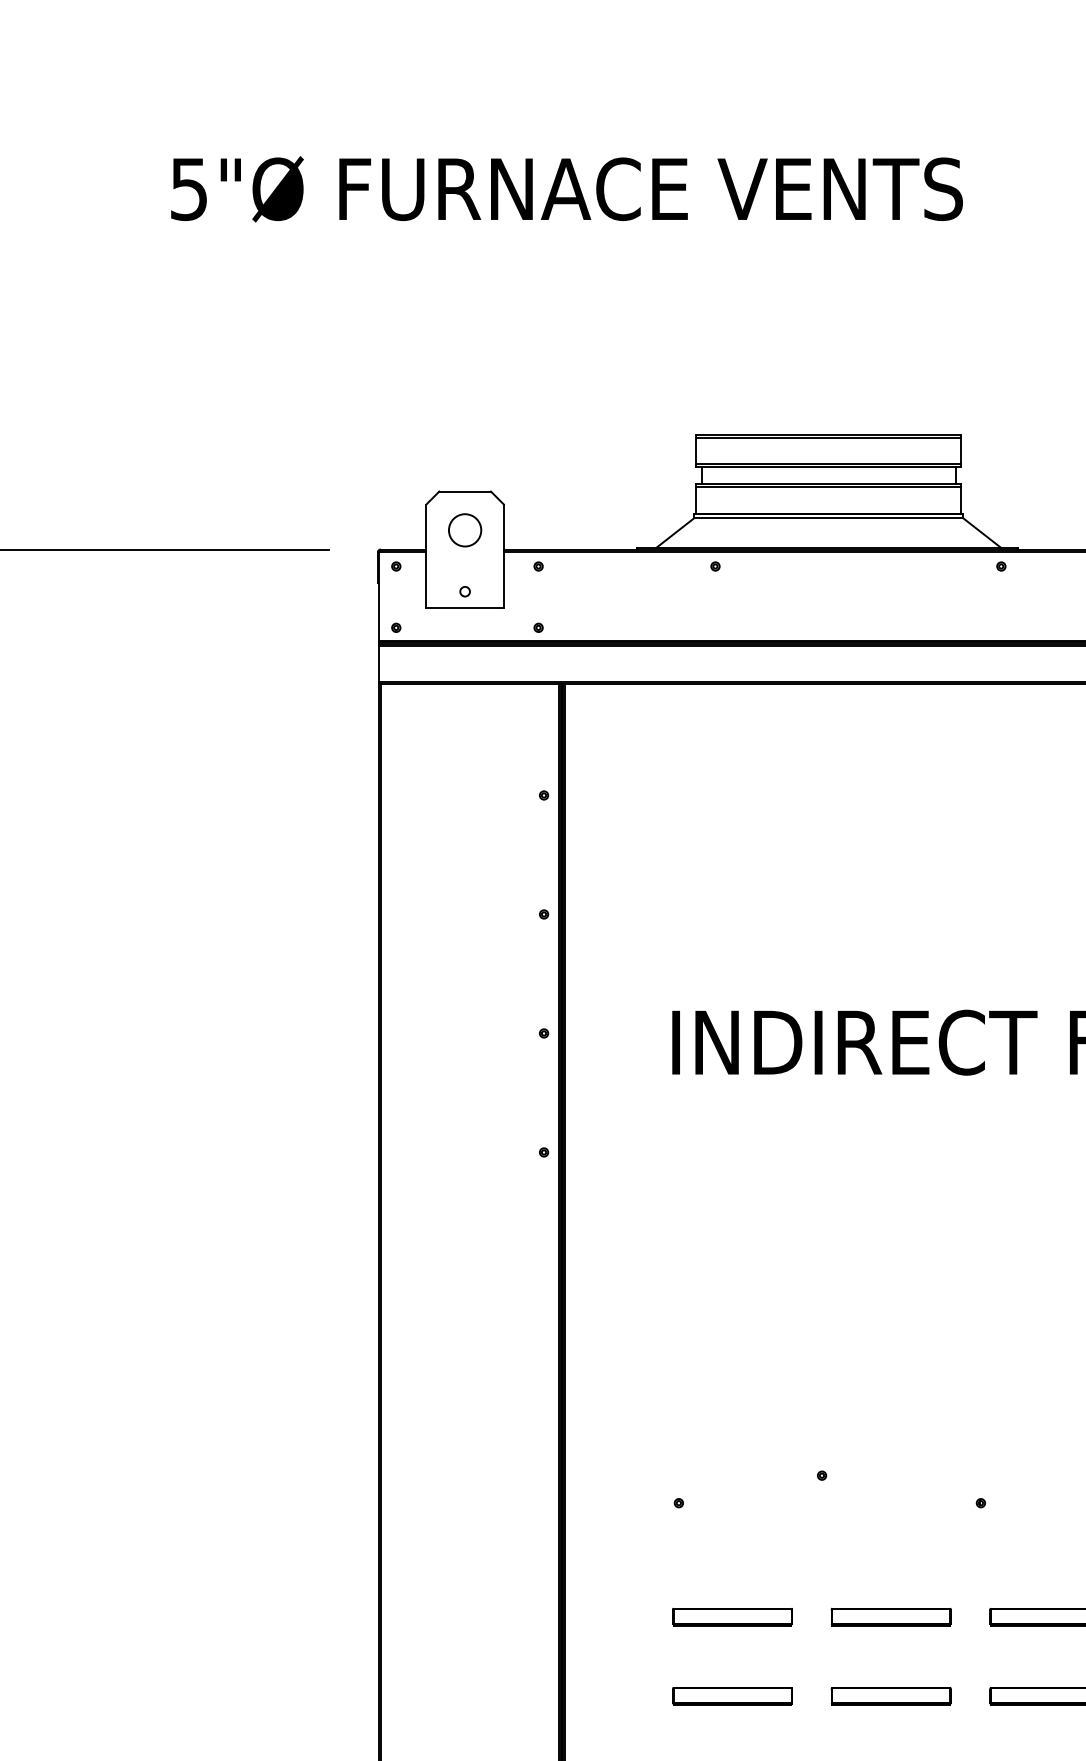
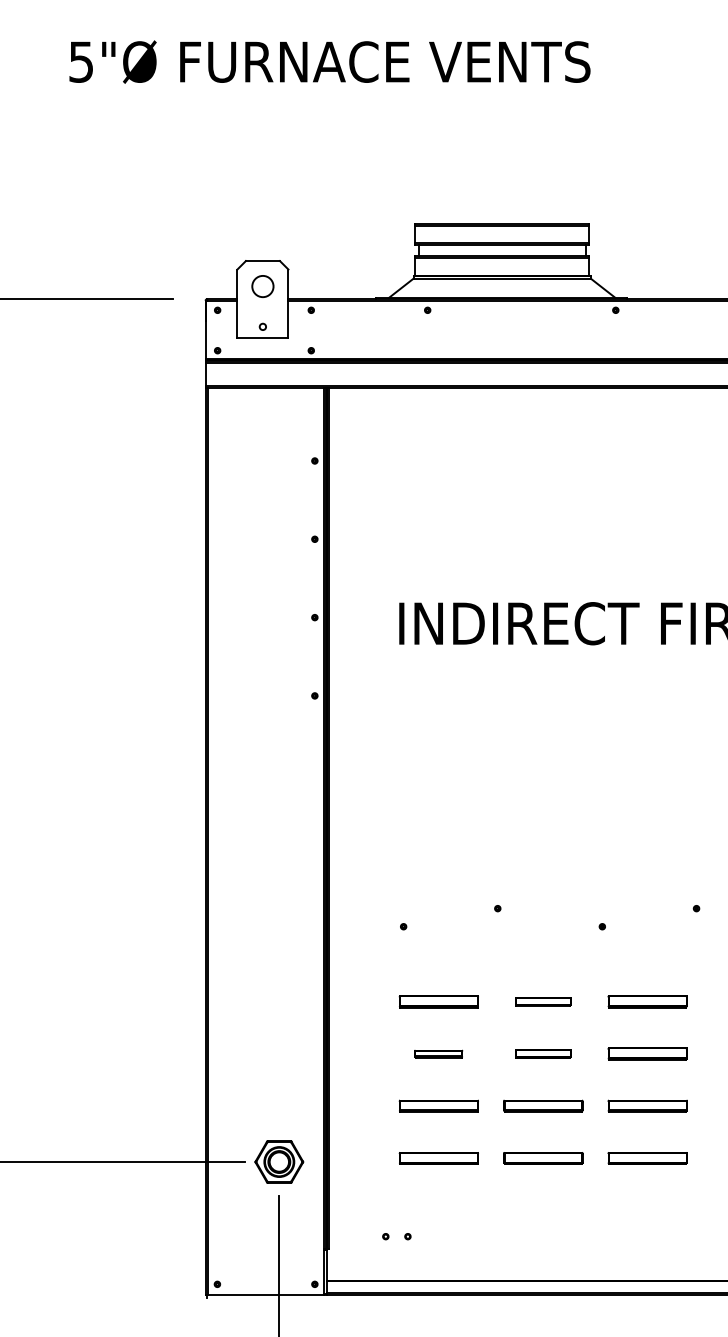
part: (891, 1616) -> (543, 1001), size x0.7
part: (731, 1695) -> (438, 1053), size x0.6
part: (891, 1695) -> (543, 1053), size x0.7

